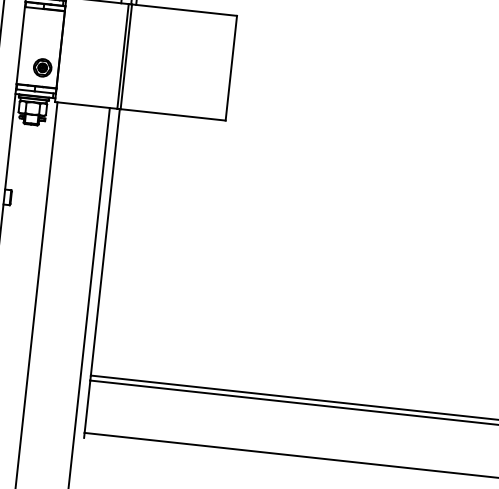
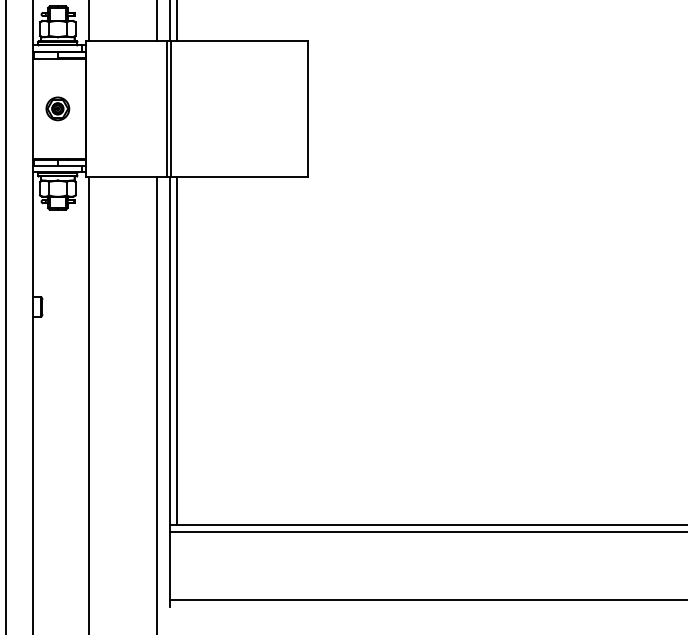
part: (42, 67) -> (57, 108), moved
line: (110, 243) -> (176, 351), added

